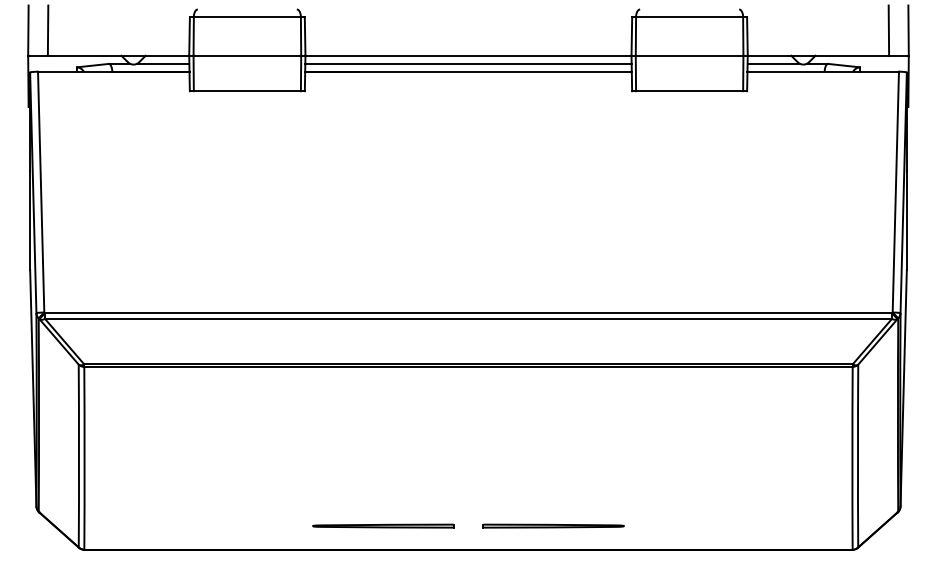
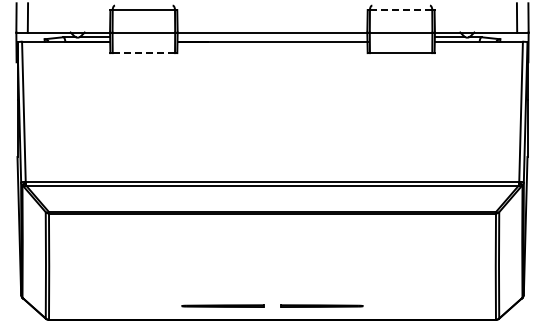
line: (690, 17) -> (401, 10), solid -> dashed
line: (468, 64) -> (272, 37), removed
line: (246, 91) -> (143, 53), solid -> dashed

